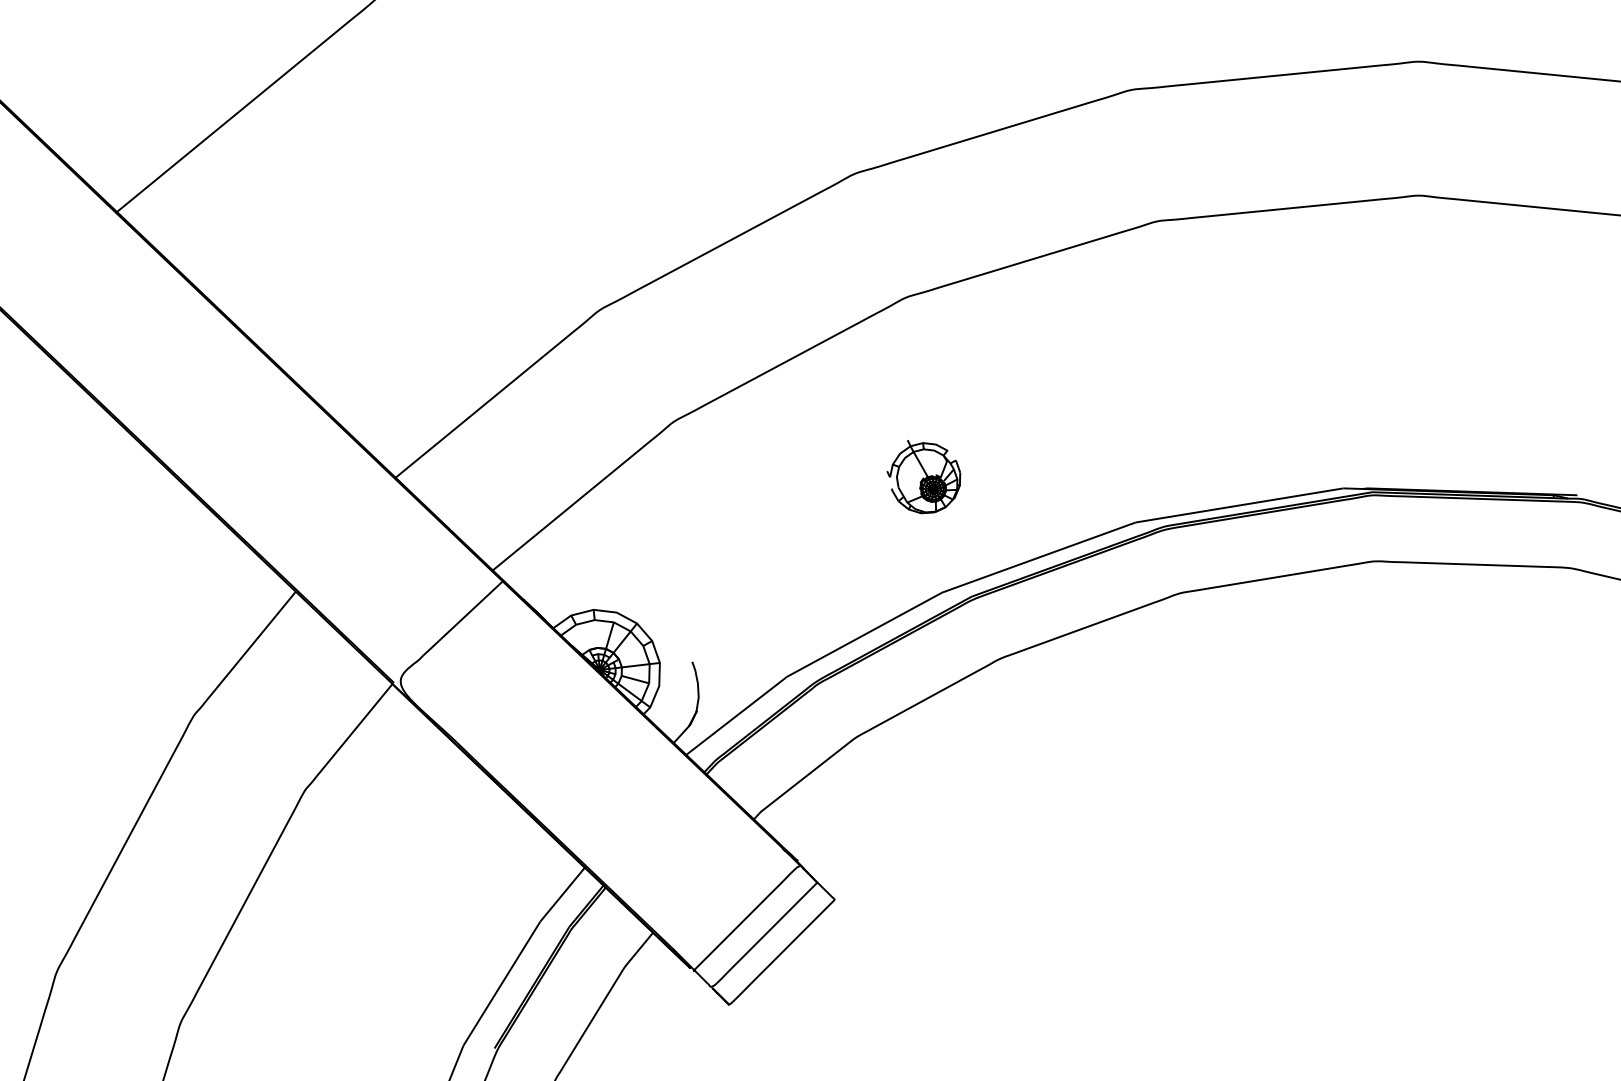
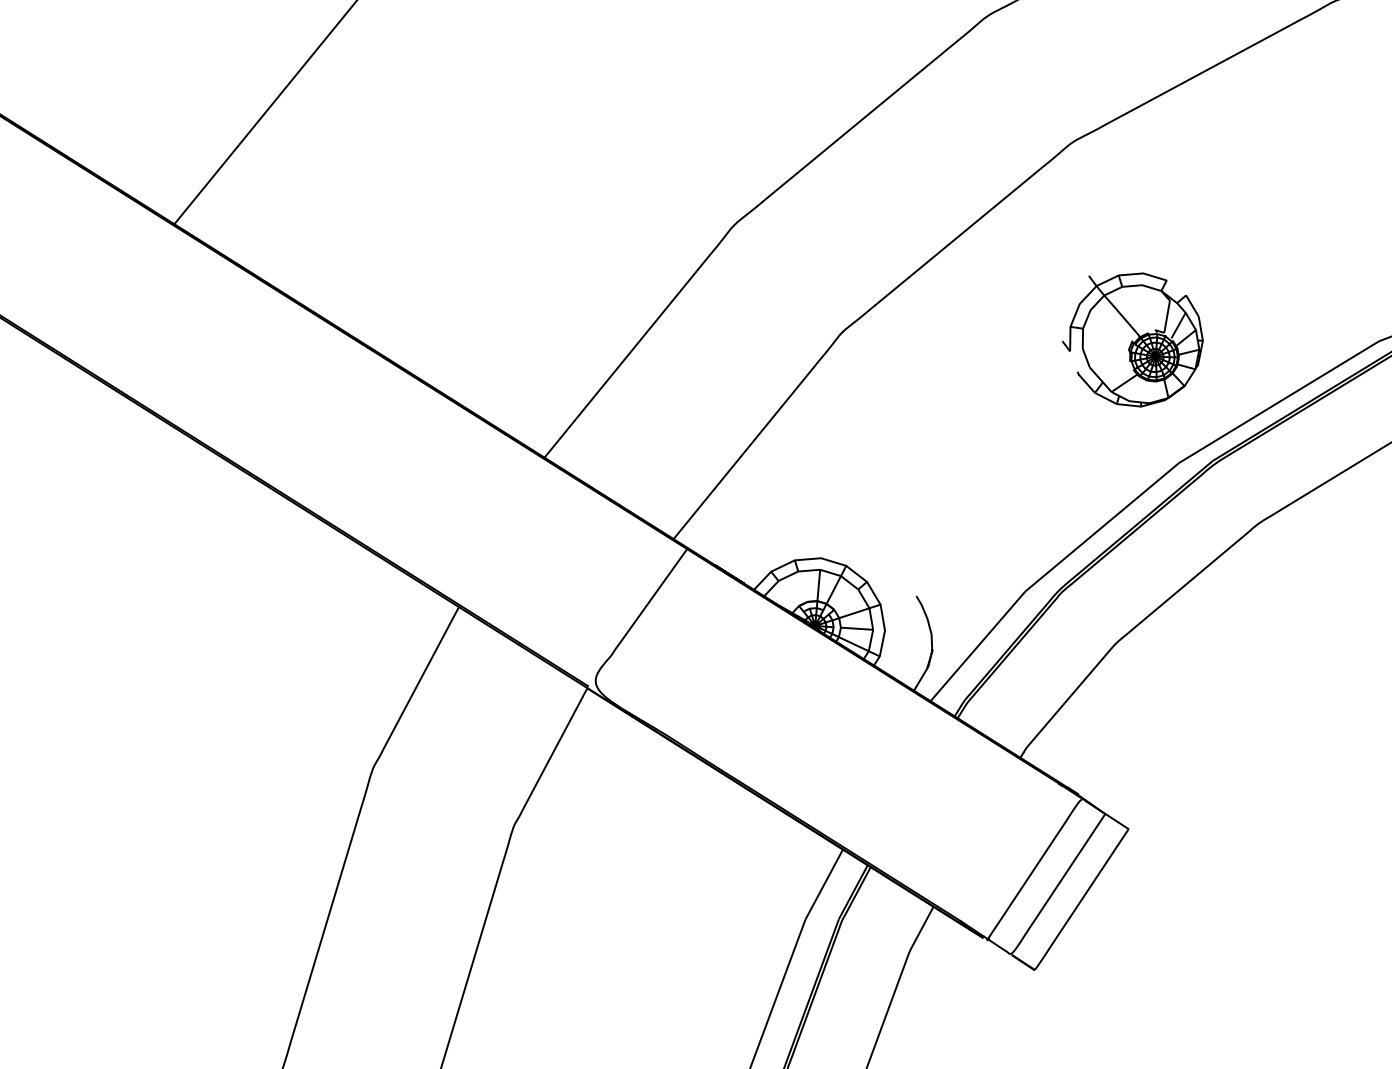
part: (923, 476) -> (1132, 337), size x1.67

